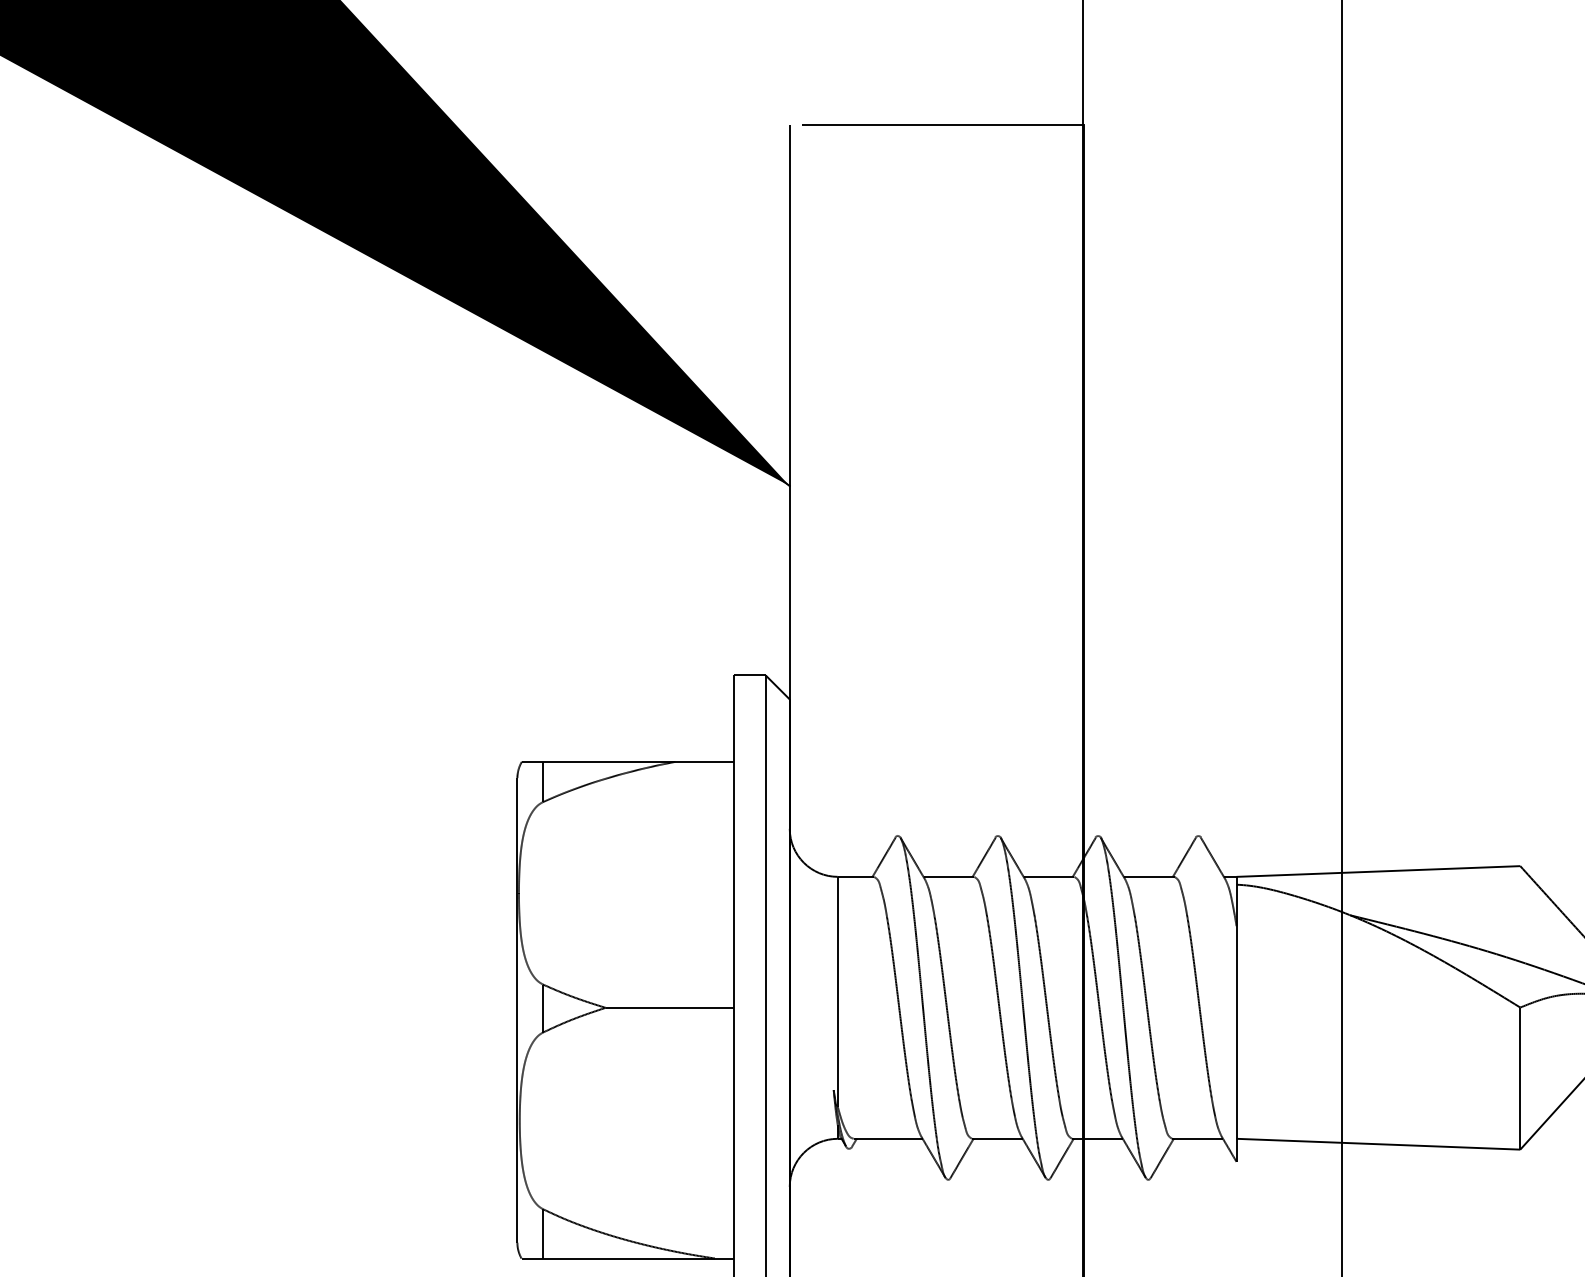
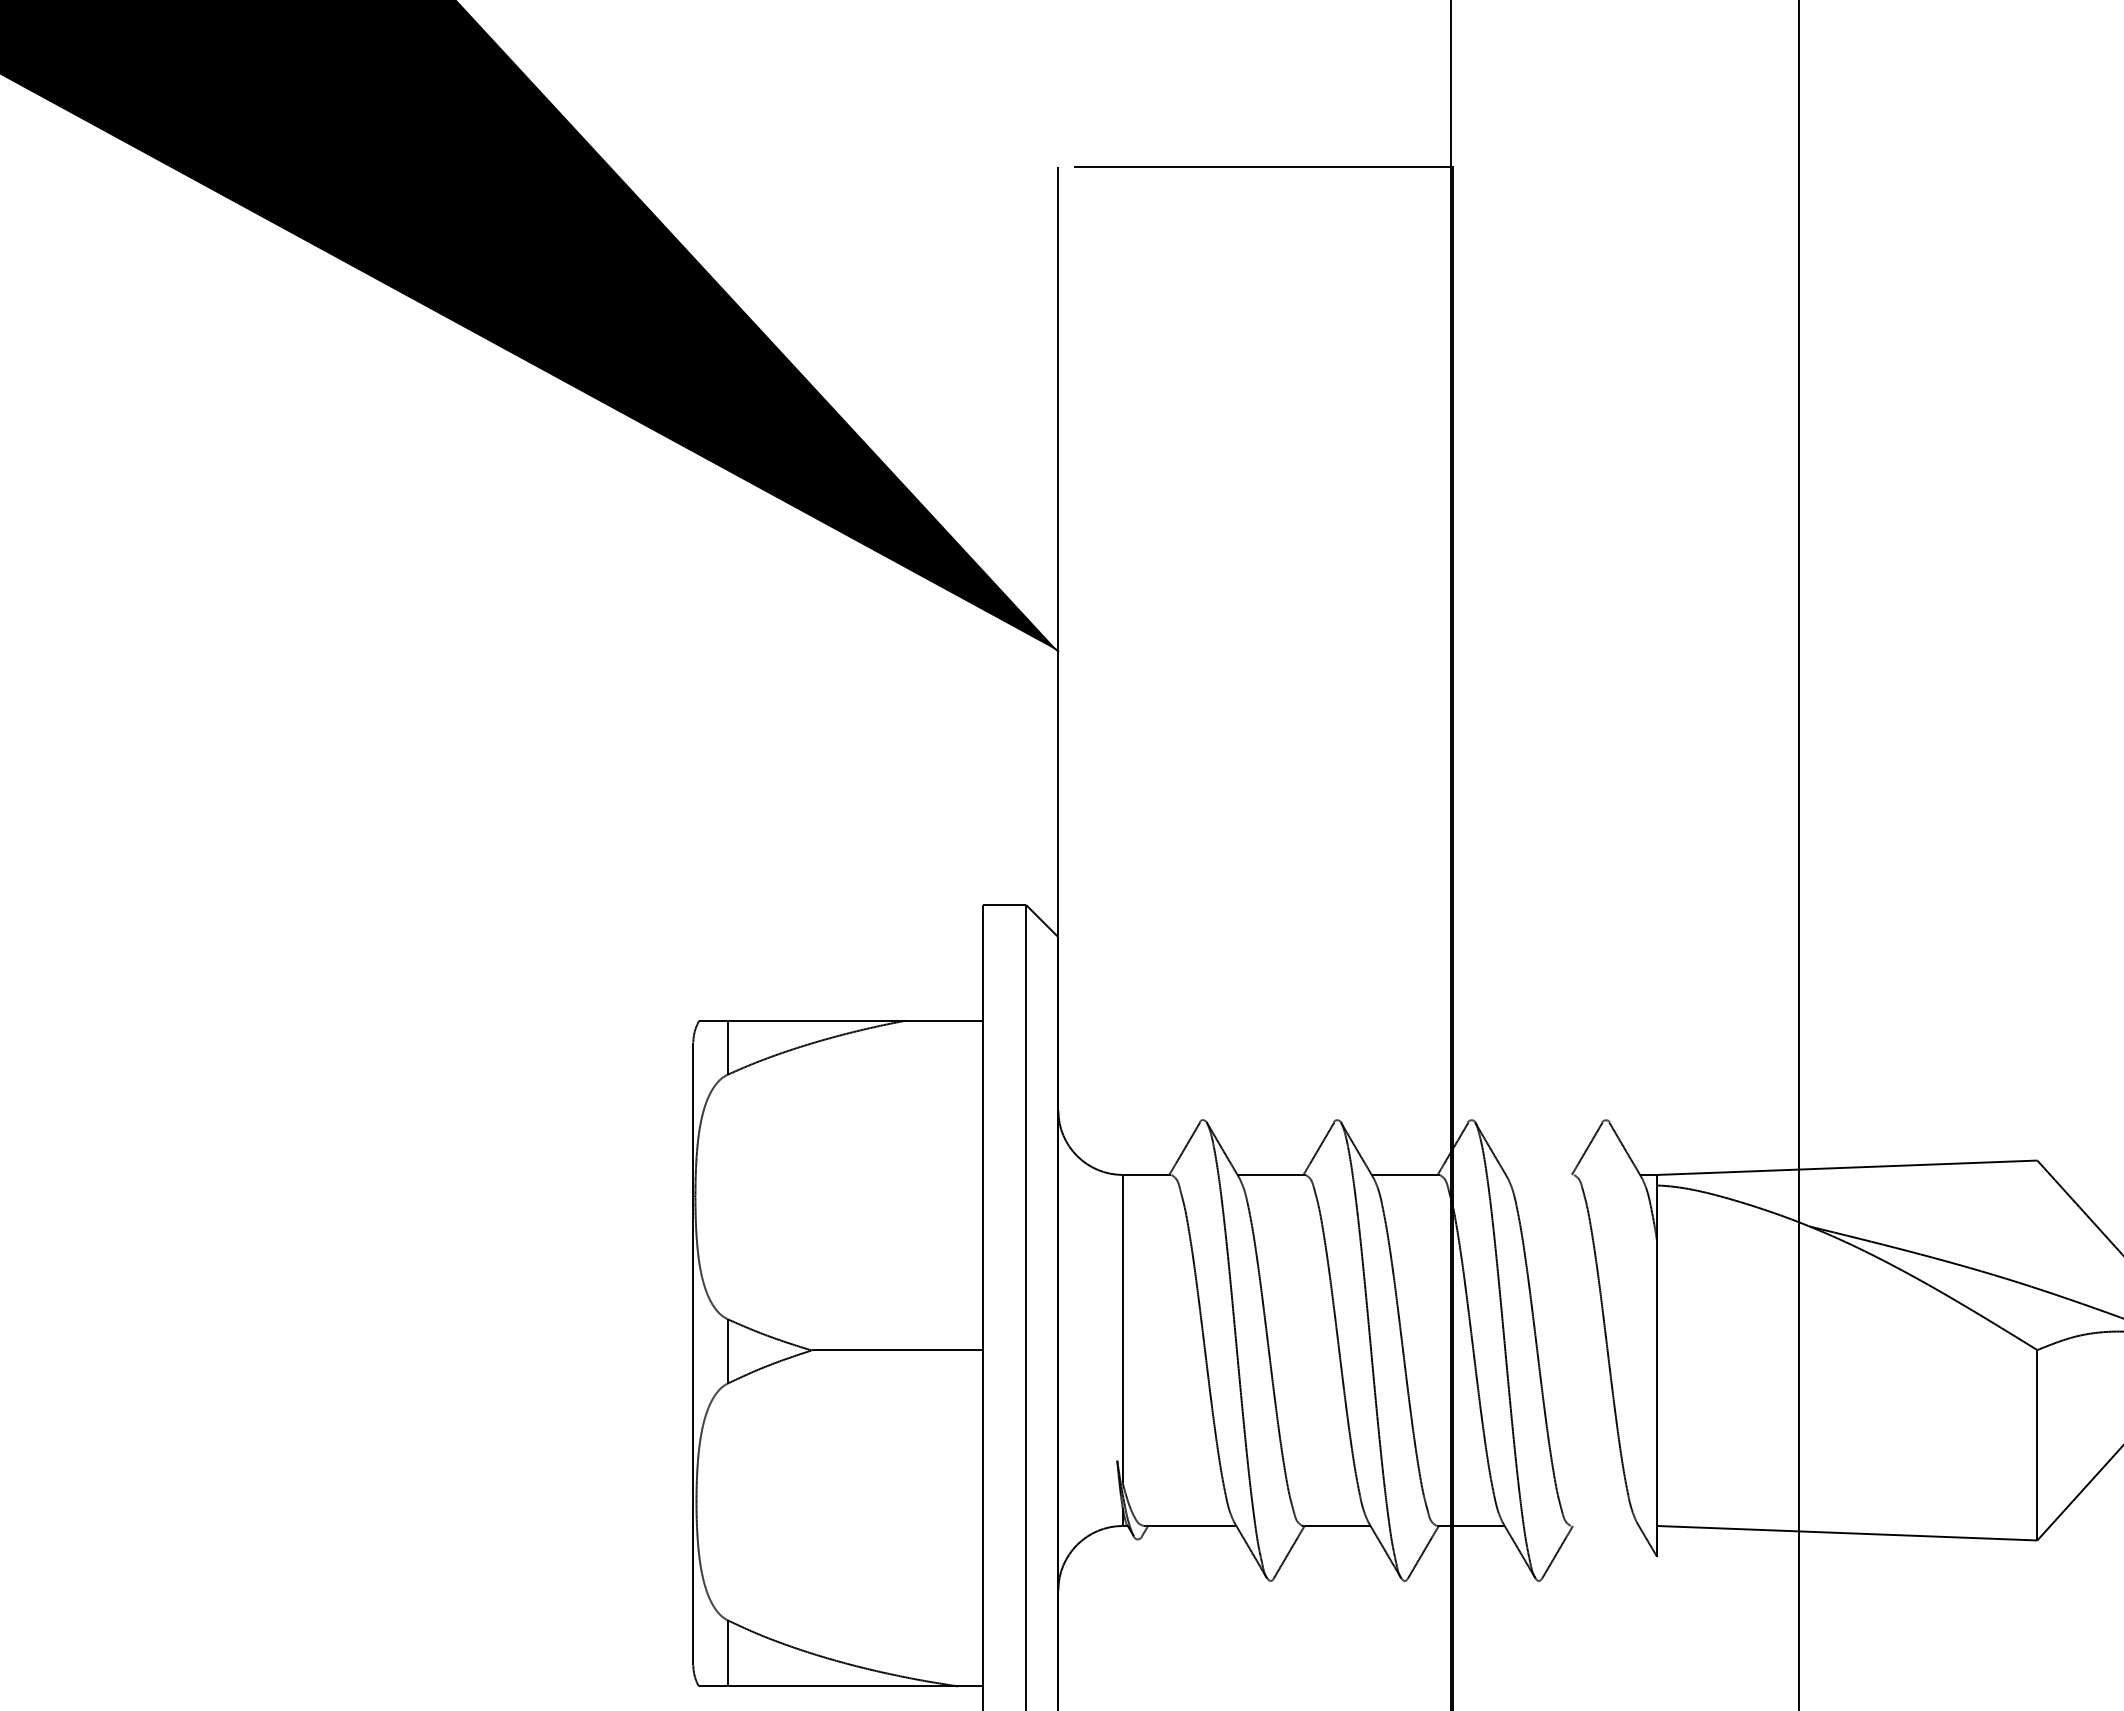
line: (1148, 876) -> (1539, 1174), removed
line: (1197, 1138) -> (1604, 1525), removed

